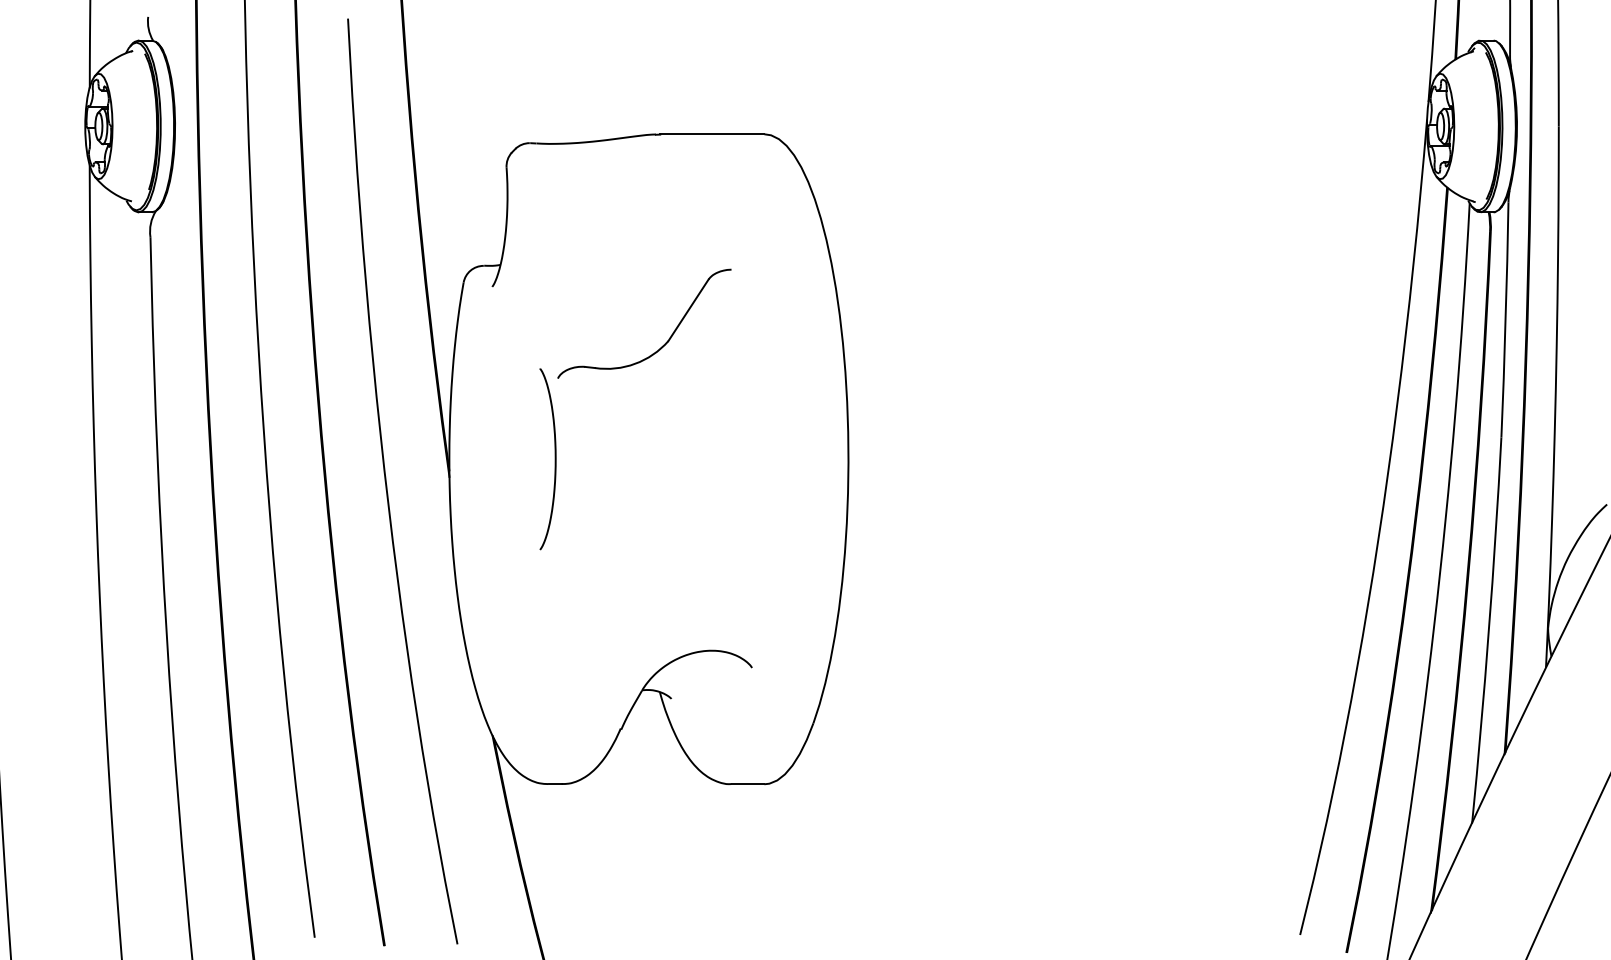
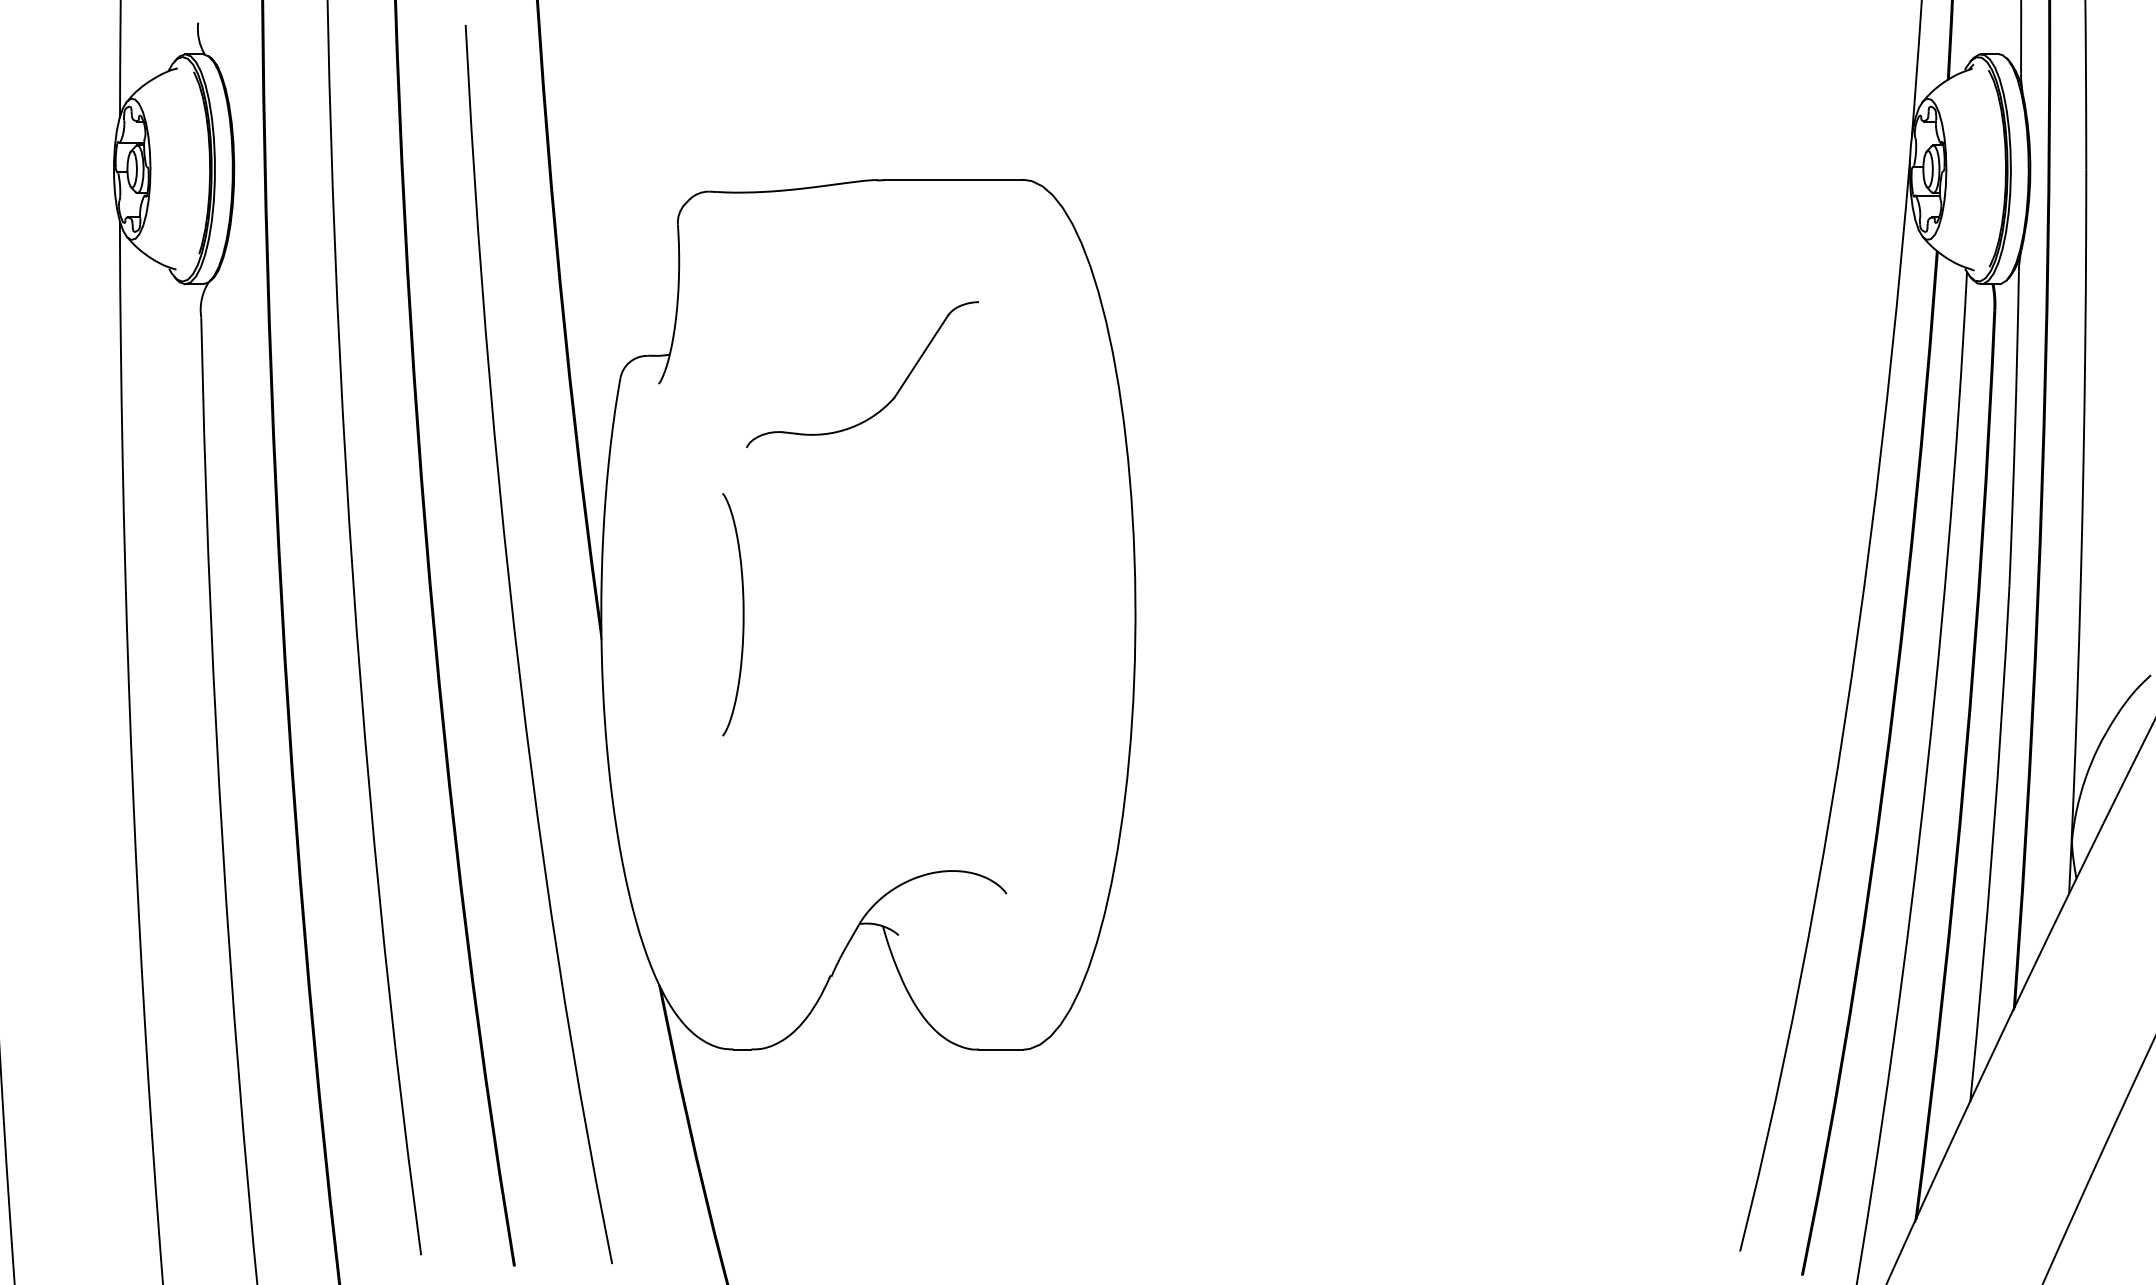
part: (664, 343) -> (889, 400), moved

